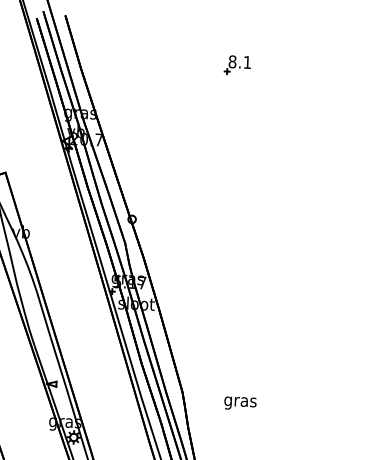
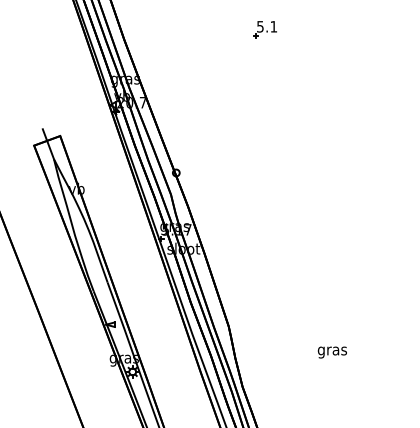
text: (232, 61) -> (260, 26), 8.1 -> 5.1
text: (239, 403) -> (331, 352), moved

